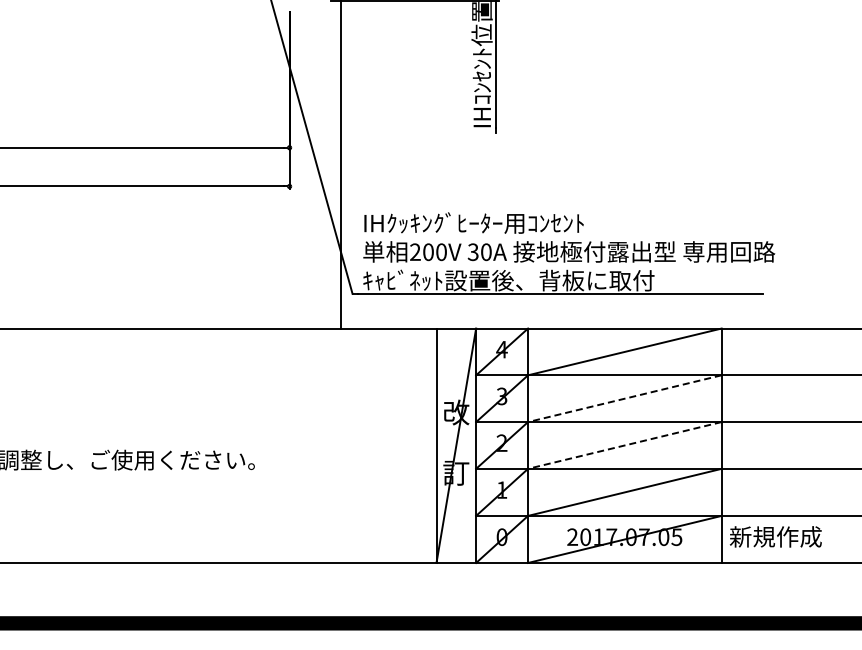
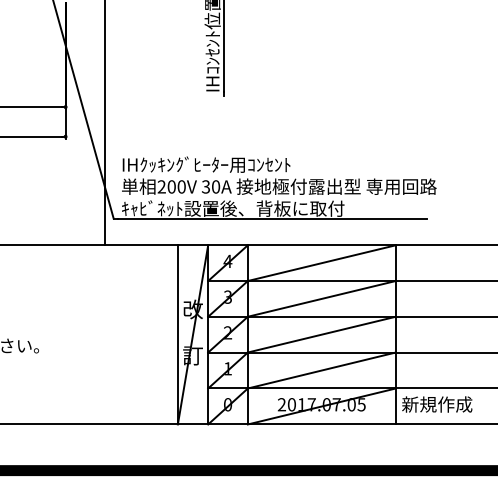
line: (624, 398) -> (321, 298), dashed -> solid
line: (624, 445) -> (321, 334), dashed -> solid

